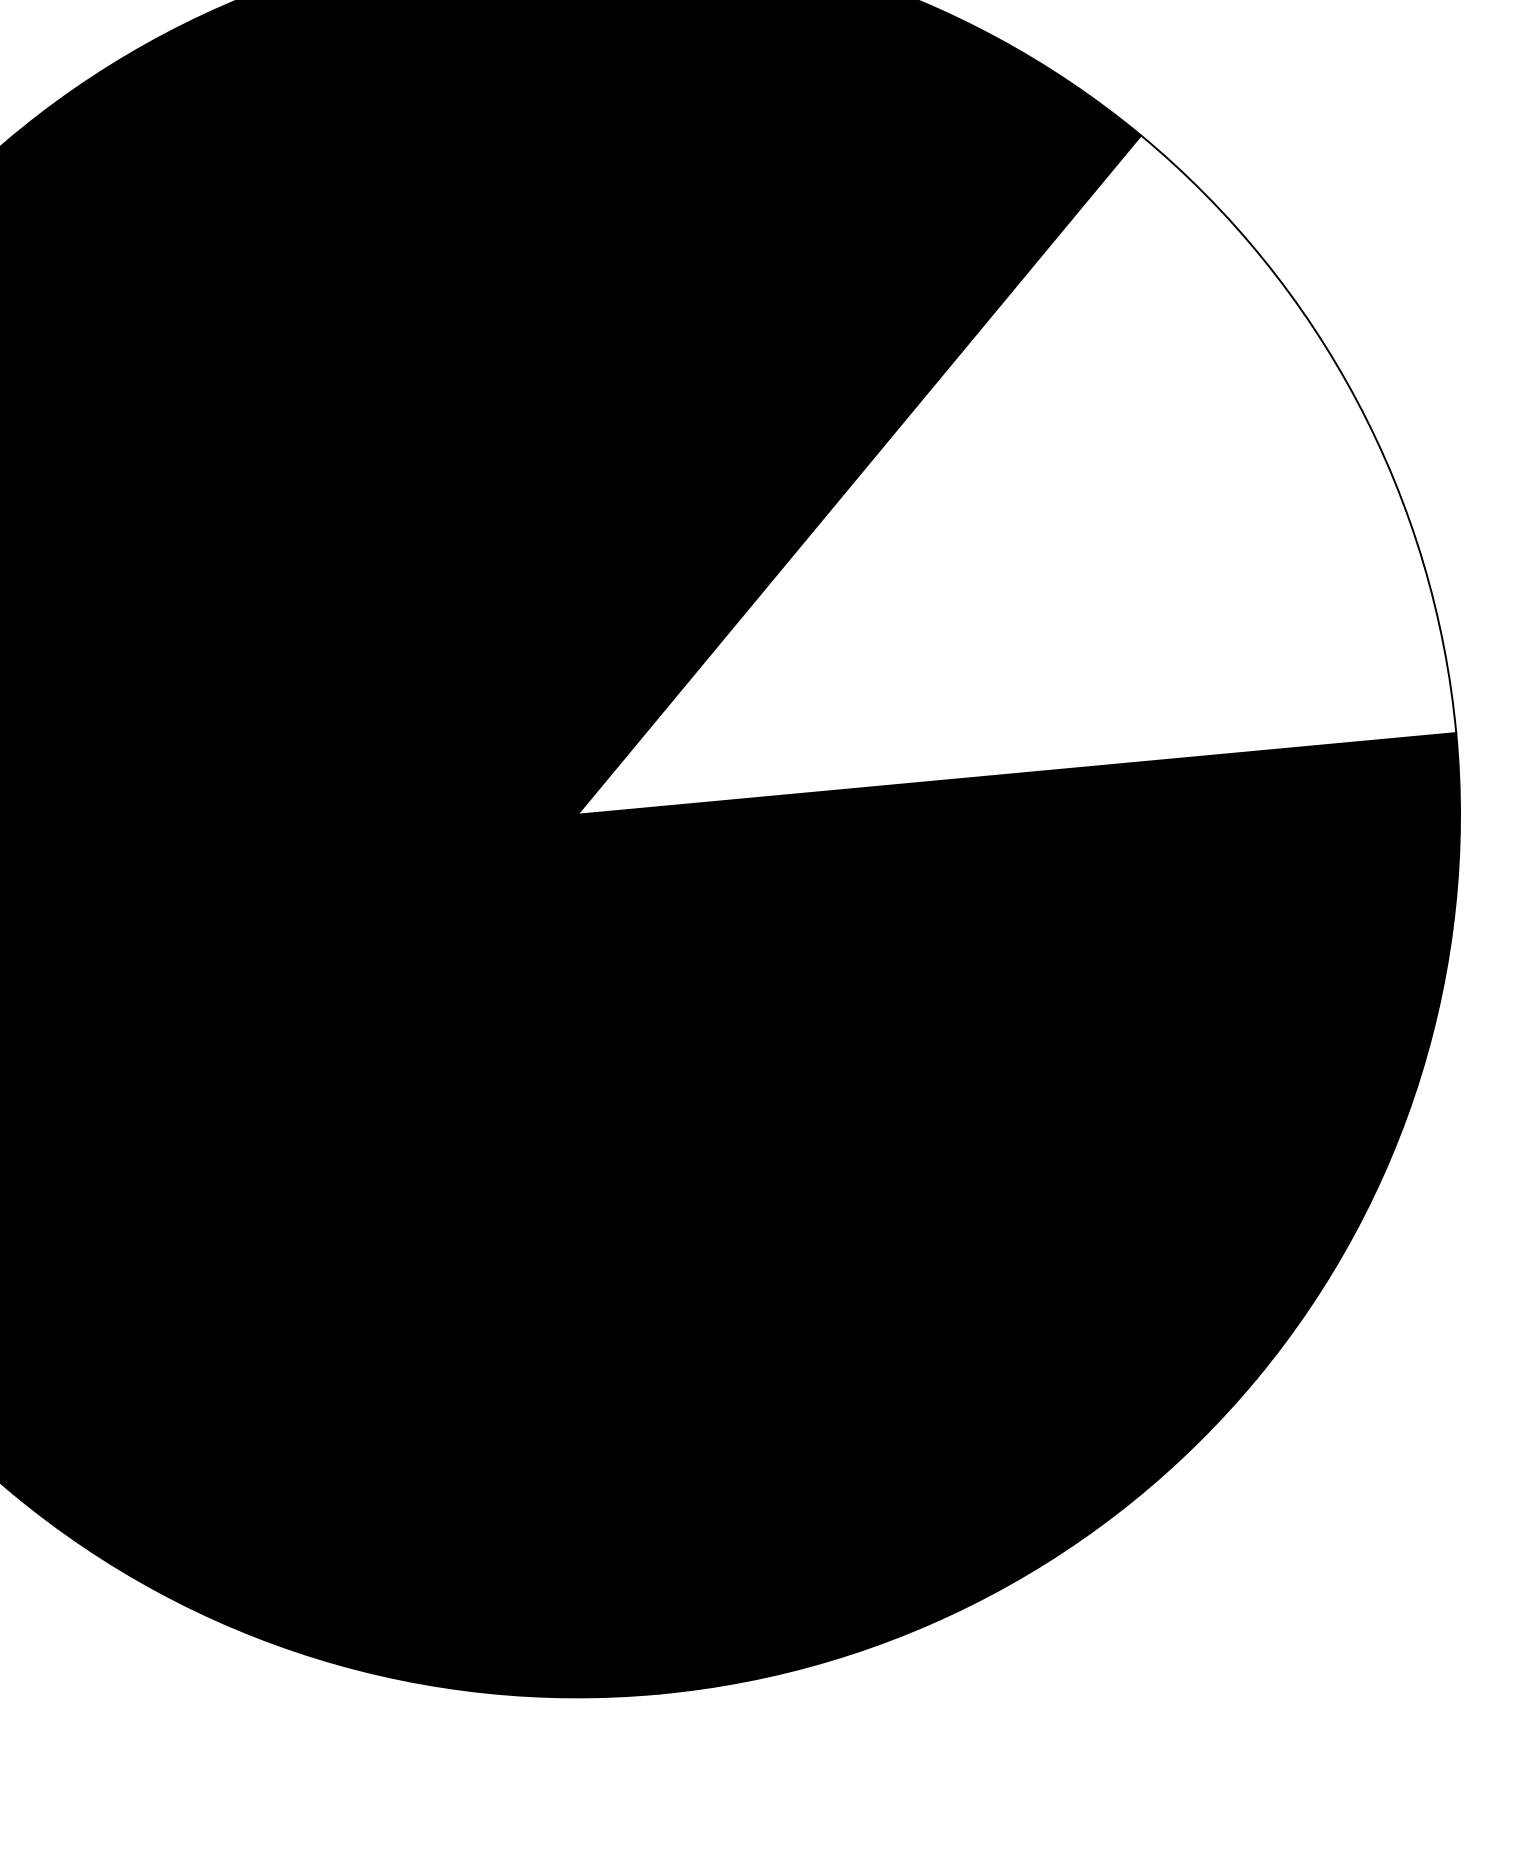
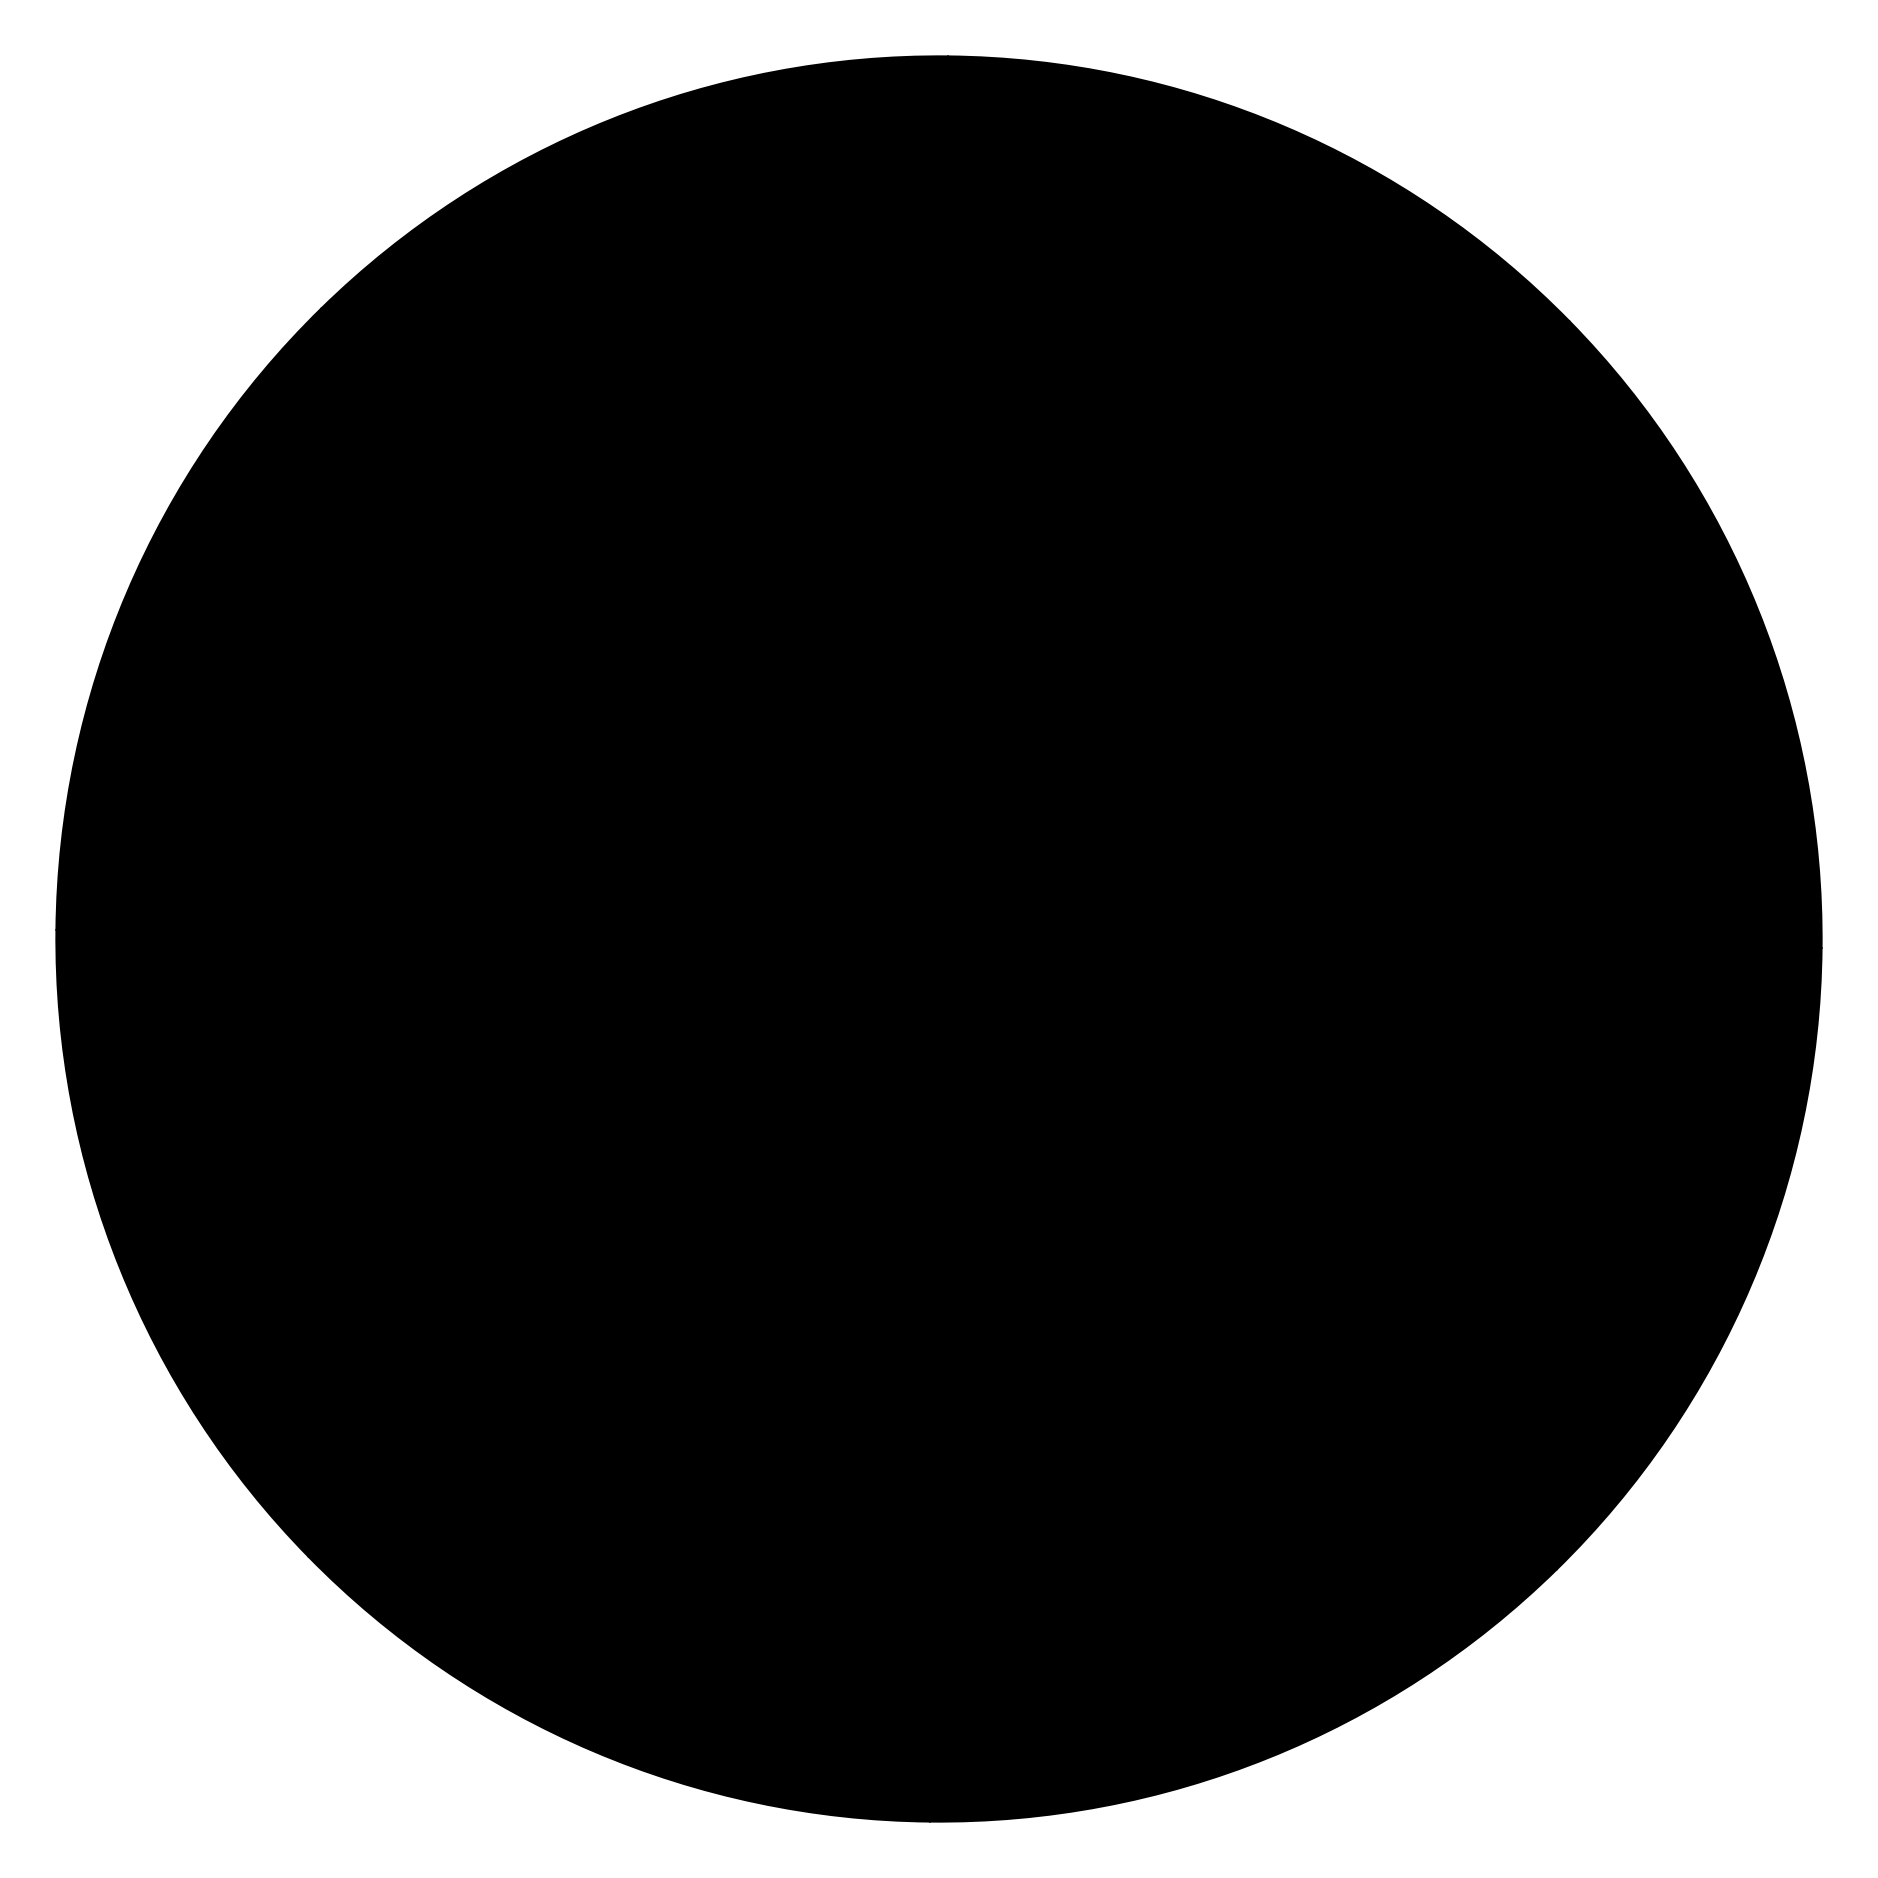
fill: (984, 466) -> (1379, 634), added

